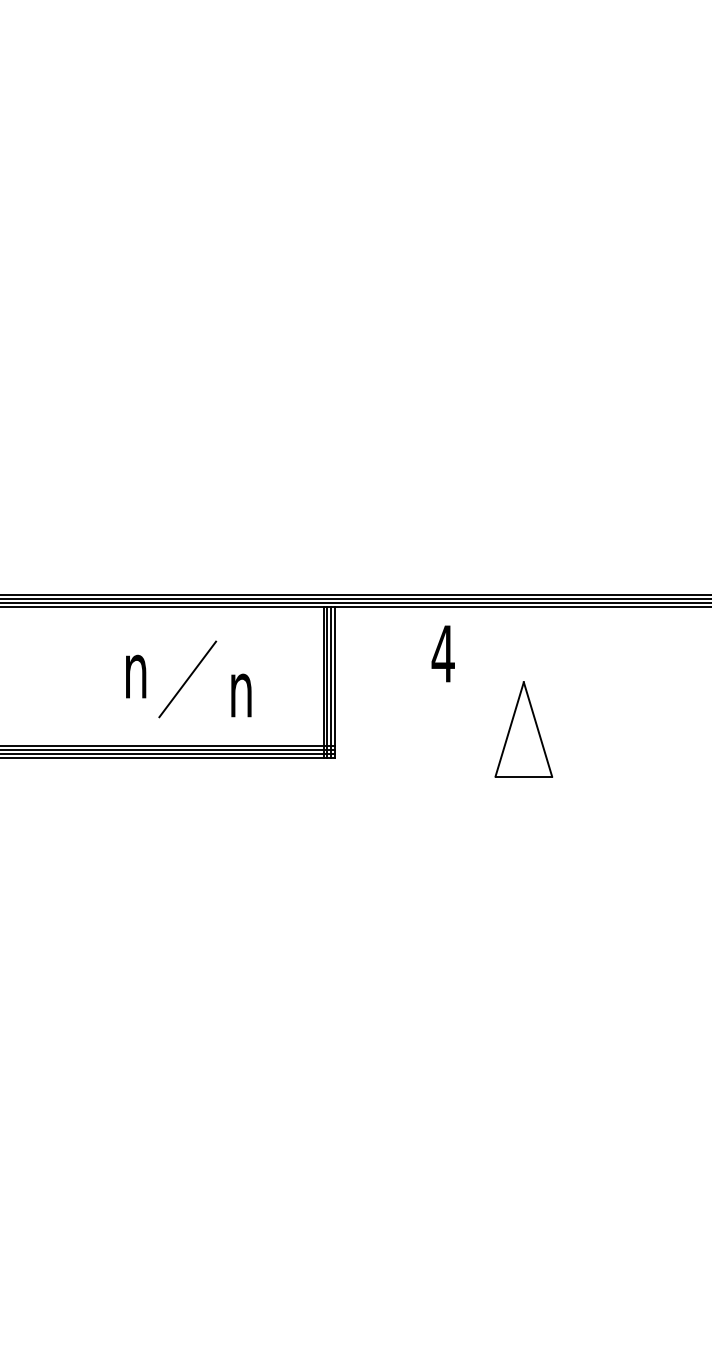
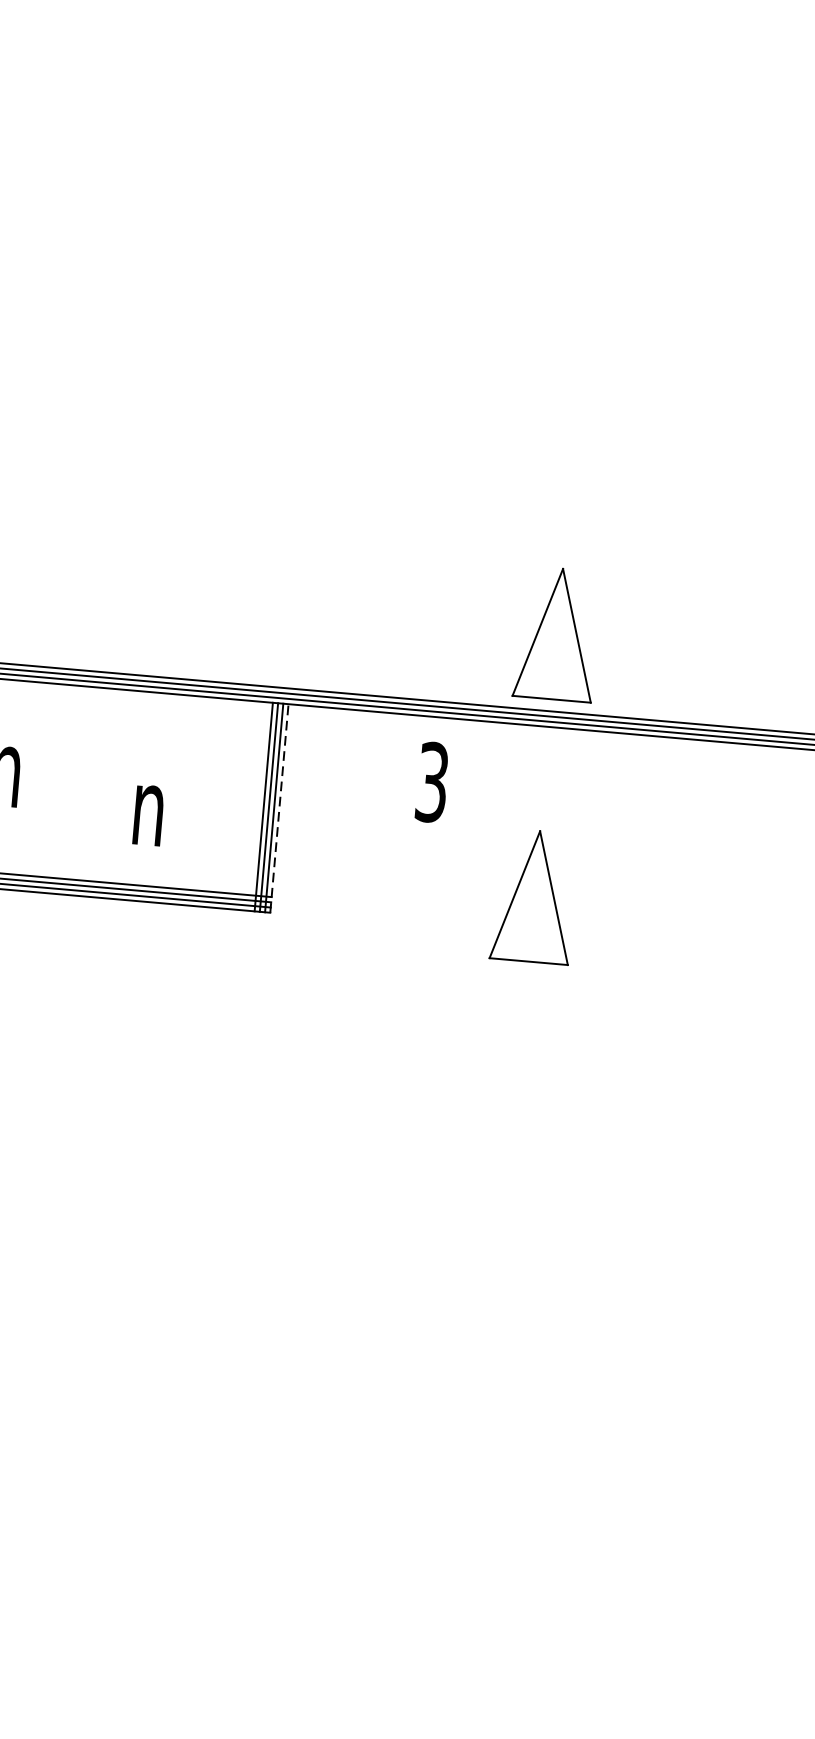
part: (523, 539) -> (556, 634), added
text: (442, 653) -> (431, 781), 4 -> 3
line: (187, 679) -> (76, 786), removed
line: (335, 682) -> (280, 808), solid -> dashed

